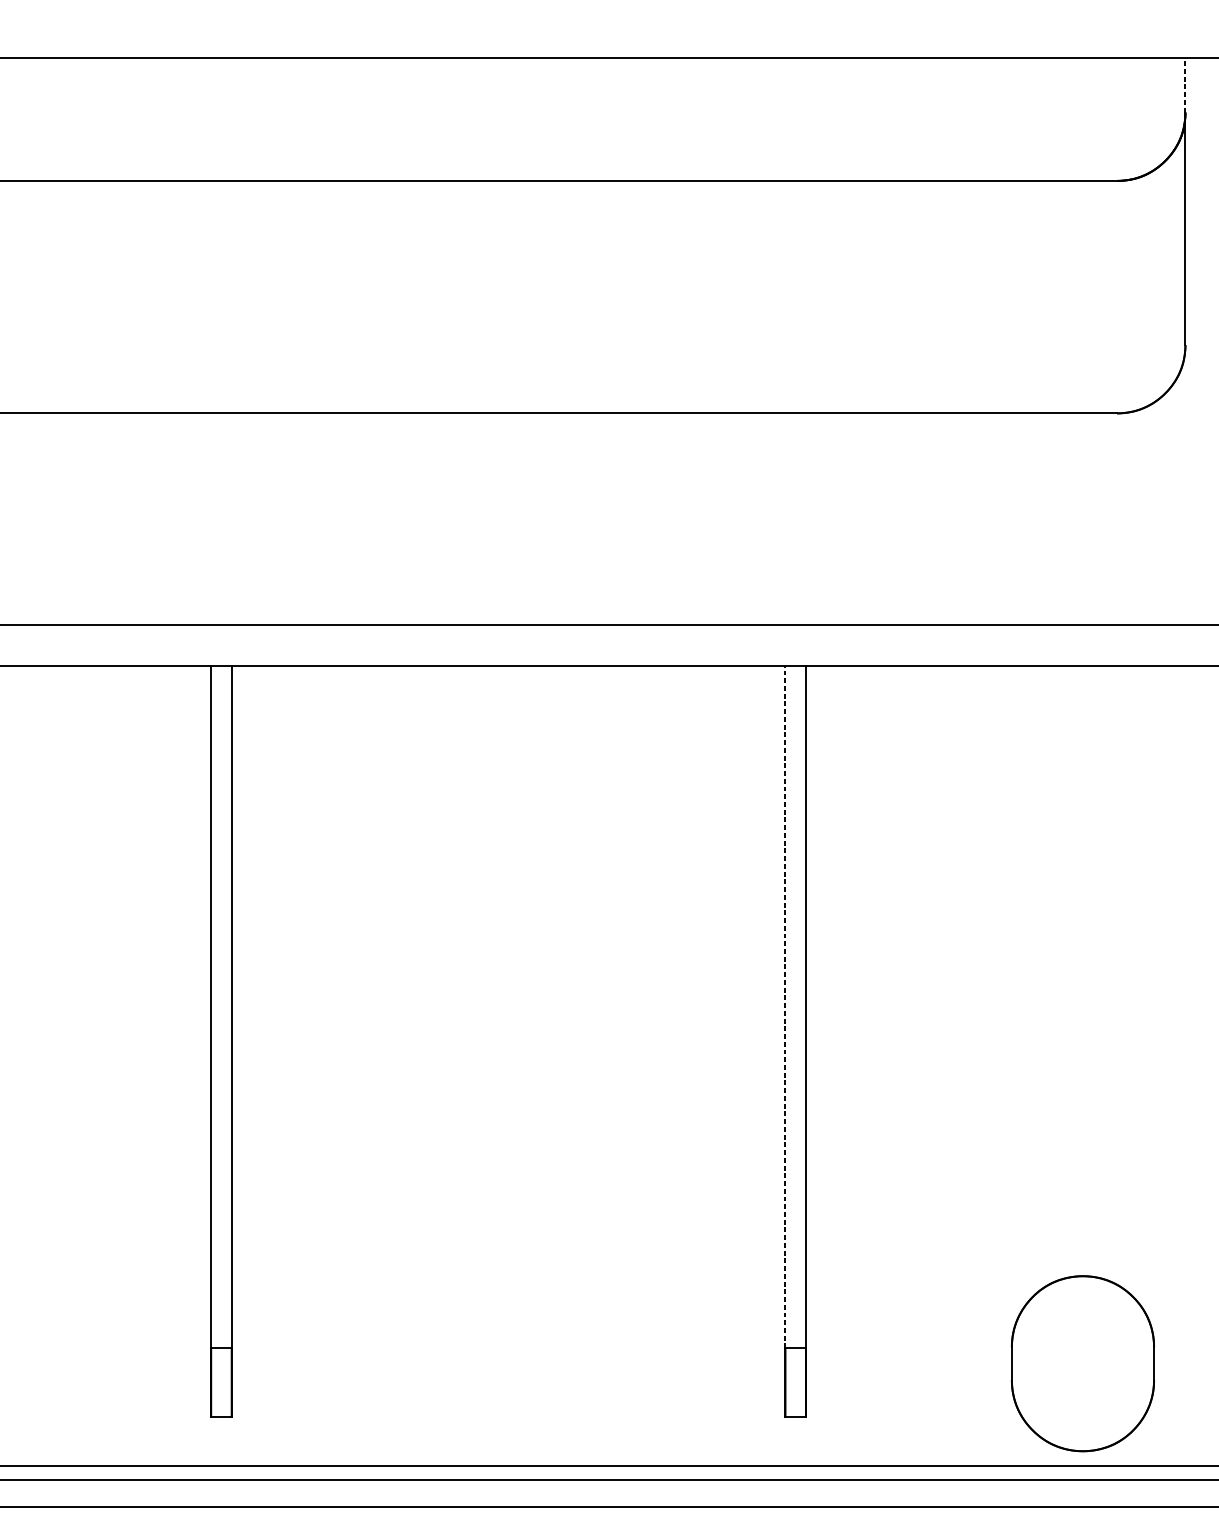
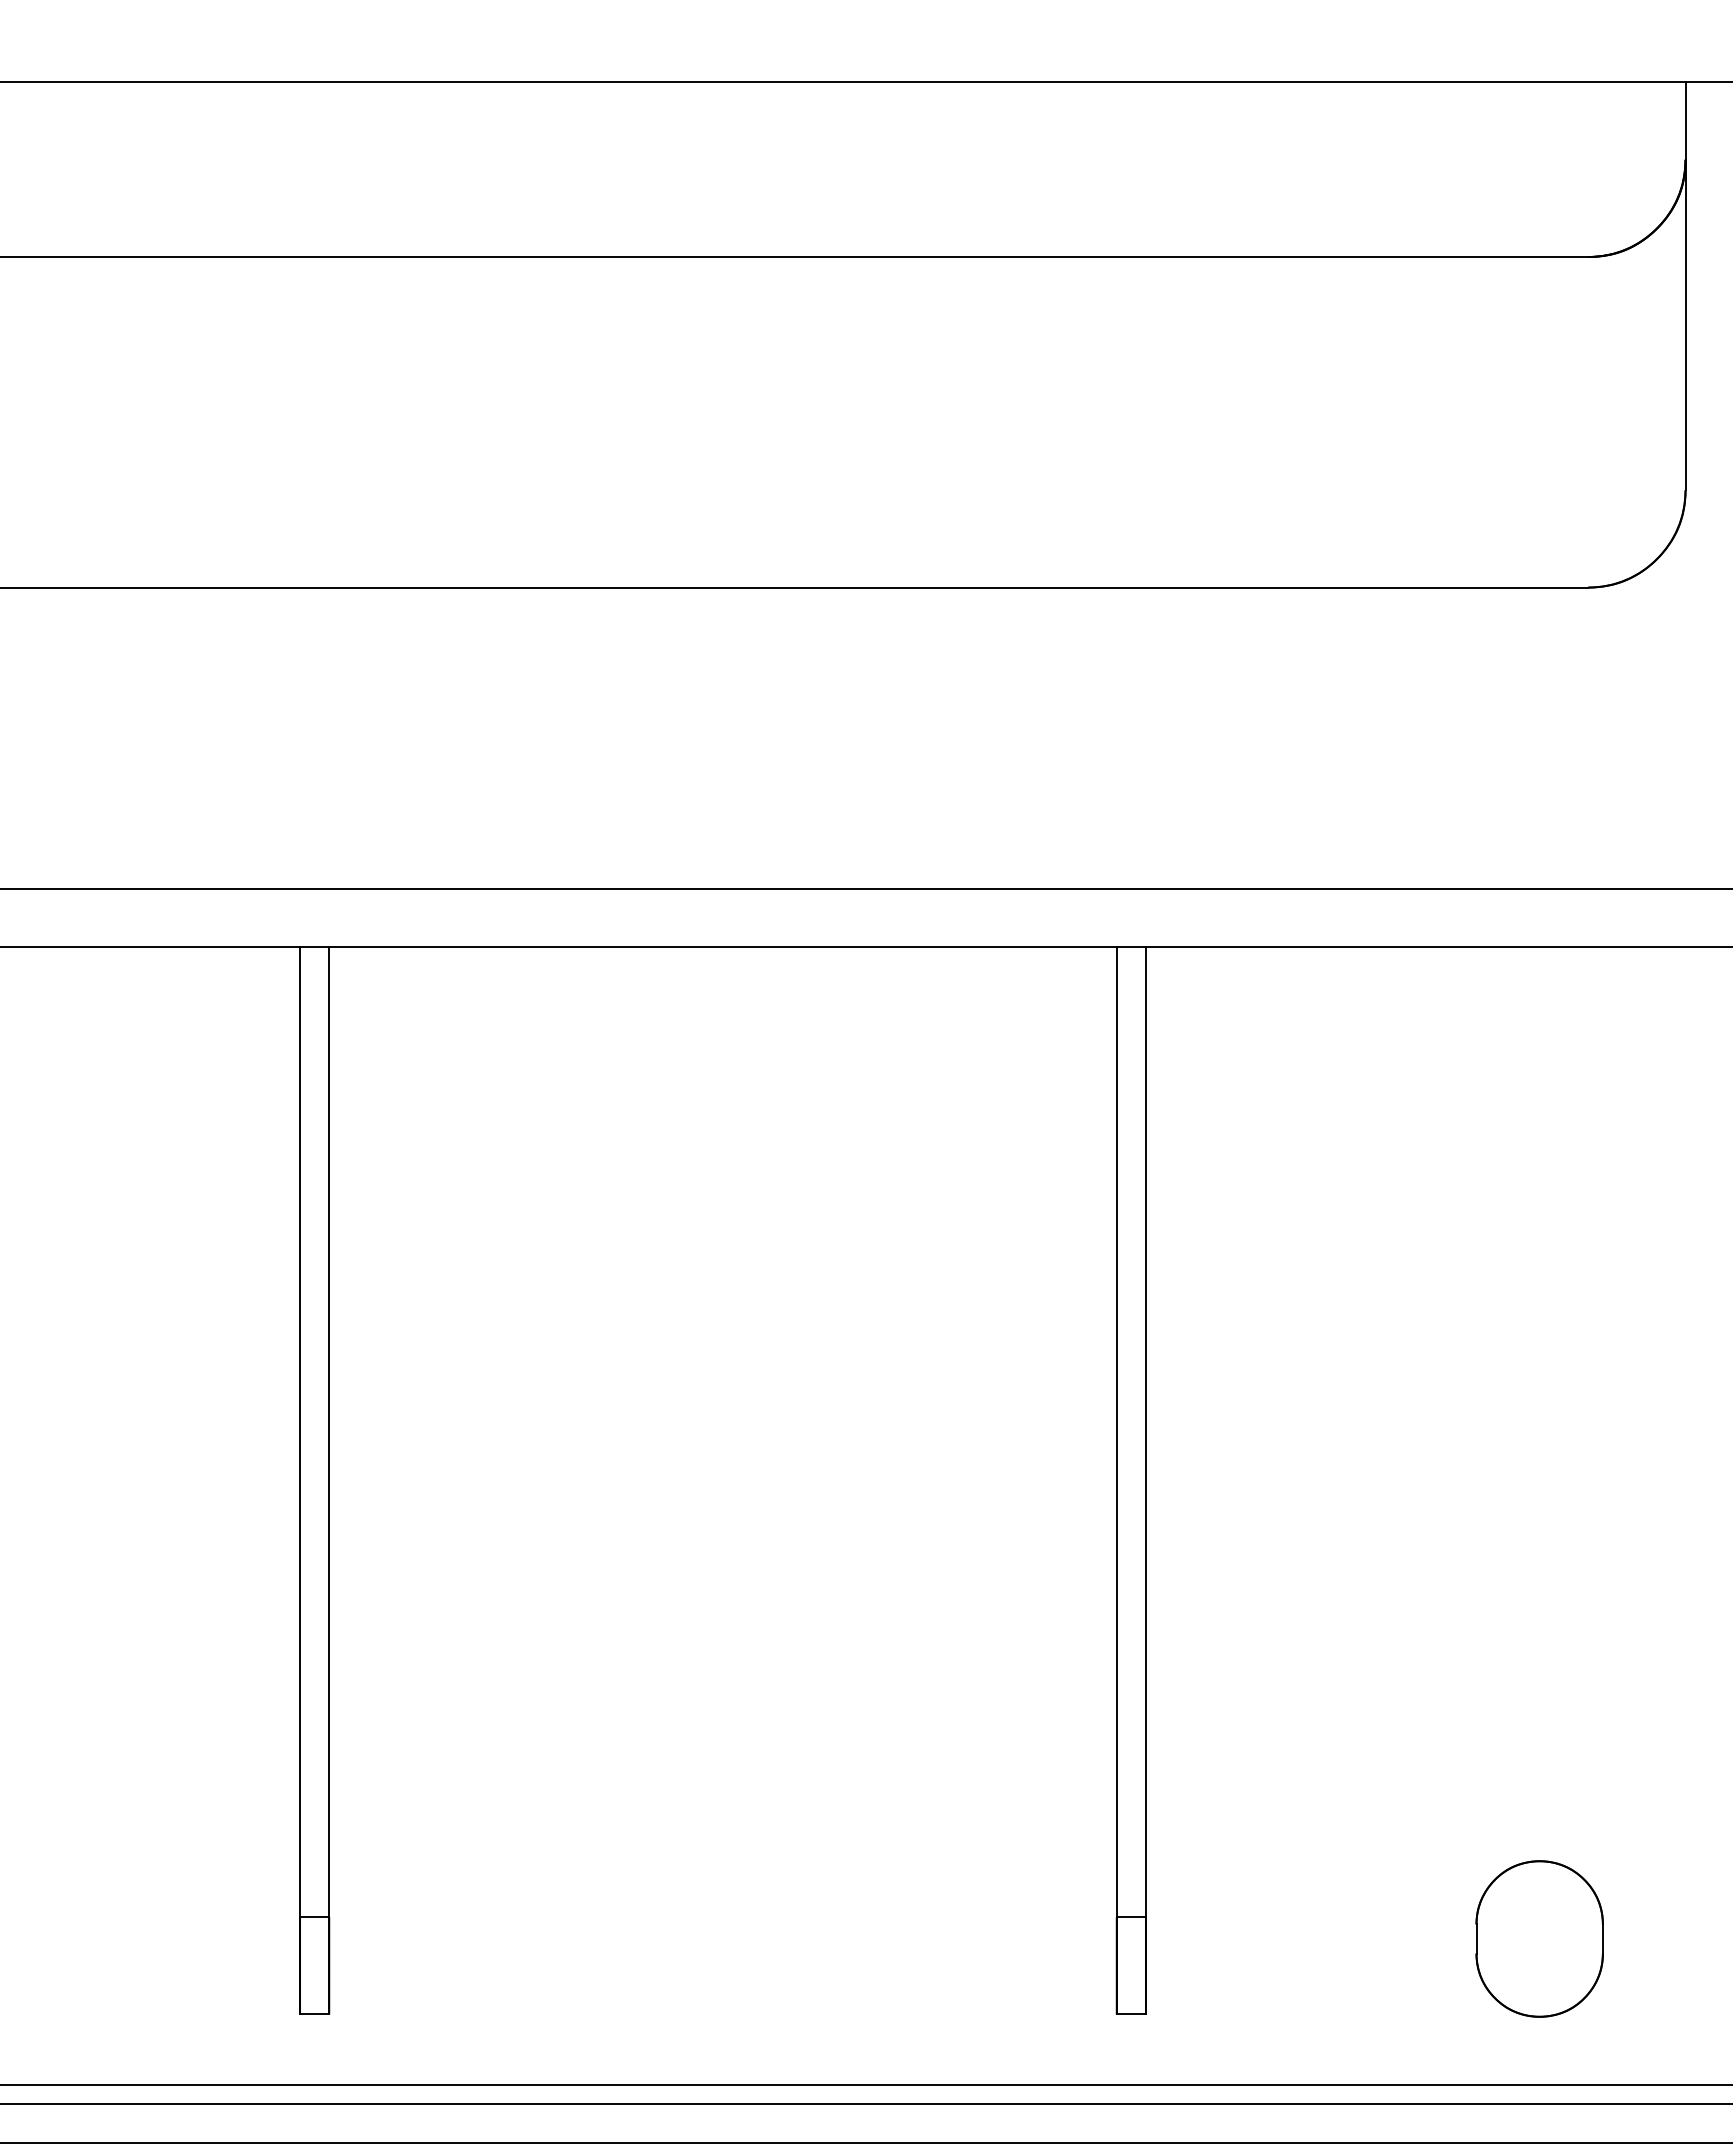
line: (1185, 84) -> (1685, 120), dashed -> solid
line: (785, 1007) -> (1116, 1432), dashed -> solid
part: (1082, 1363) -> (1539, 1938), size x0.62

